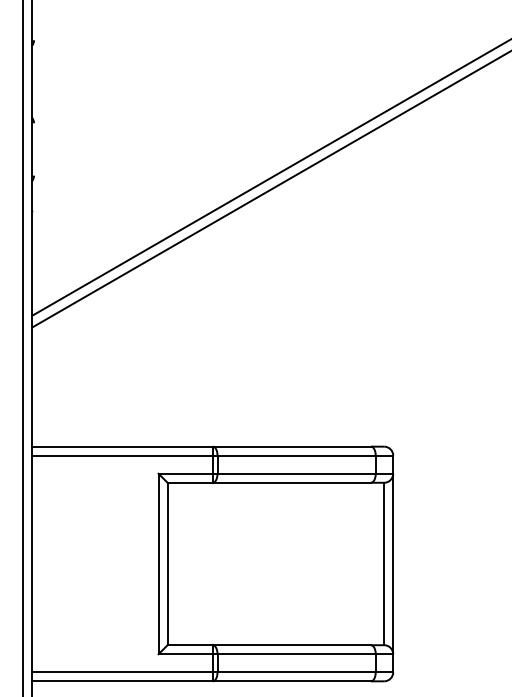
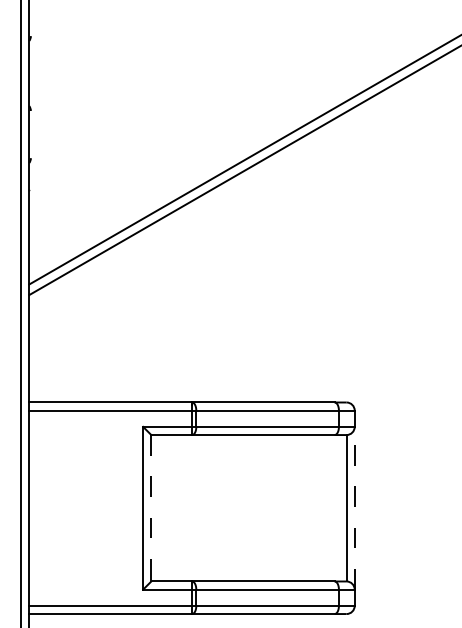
line: (392, 563) -> (354, 507), solid -> dashed
line: (167, 564) -> (151, 508), solid -> dashed

